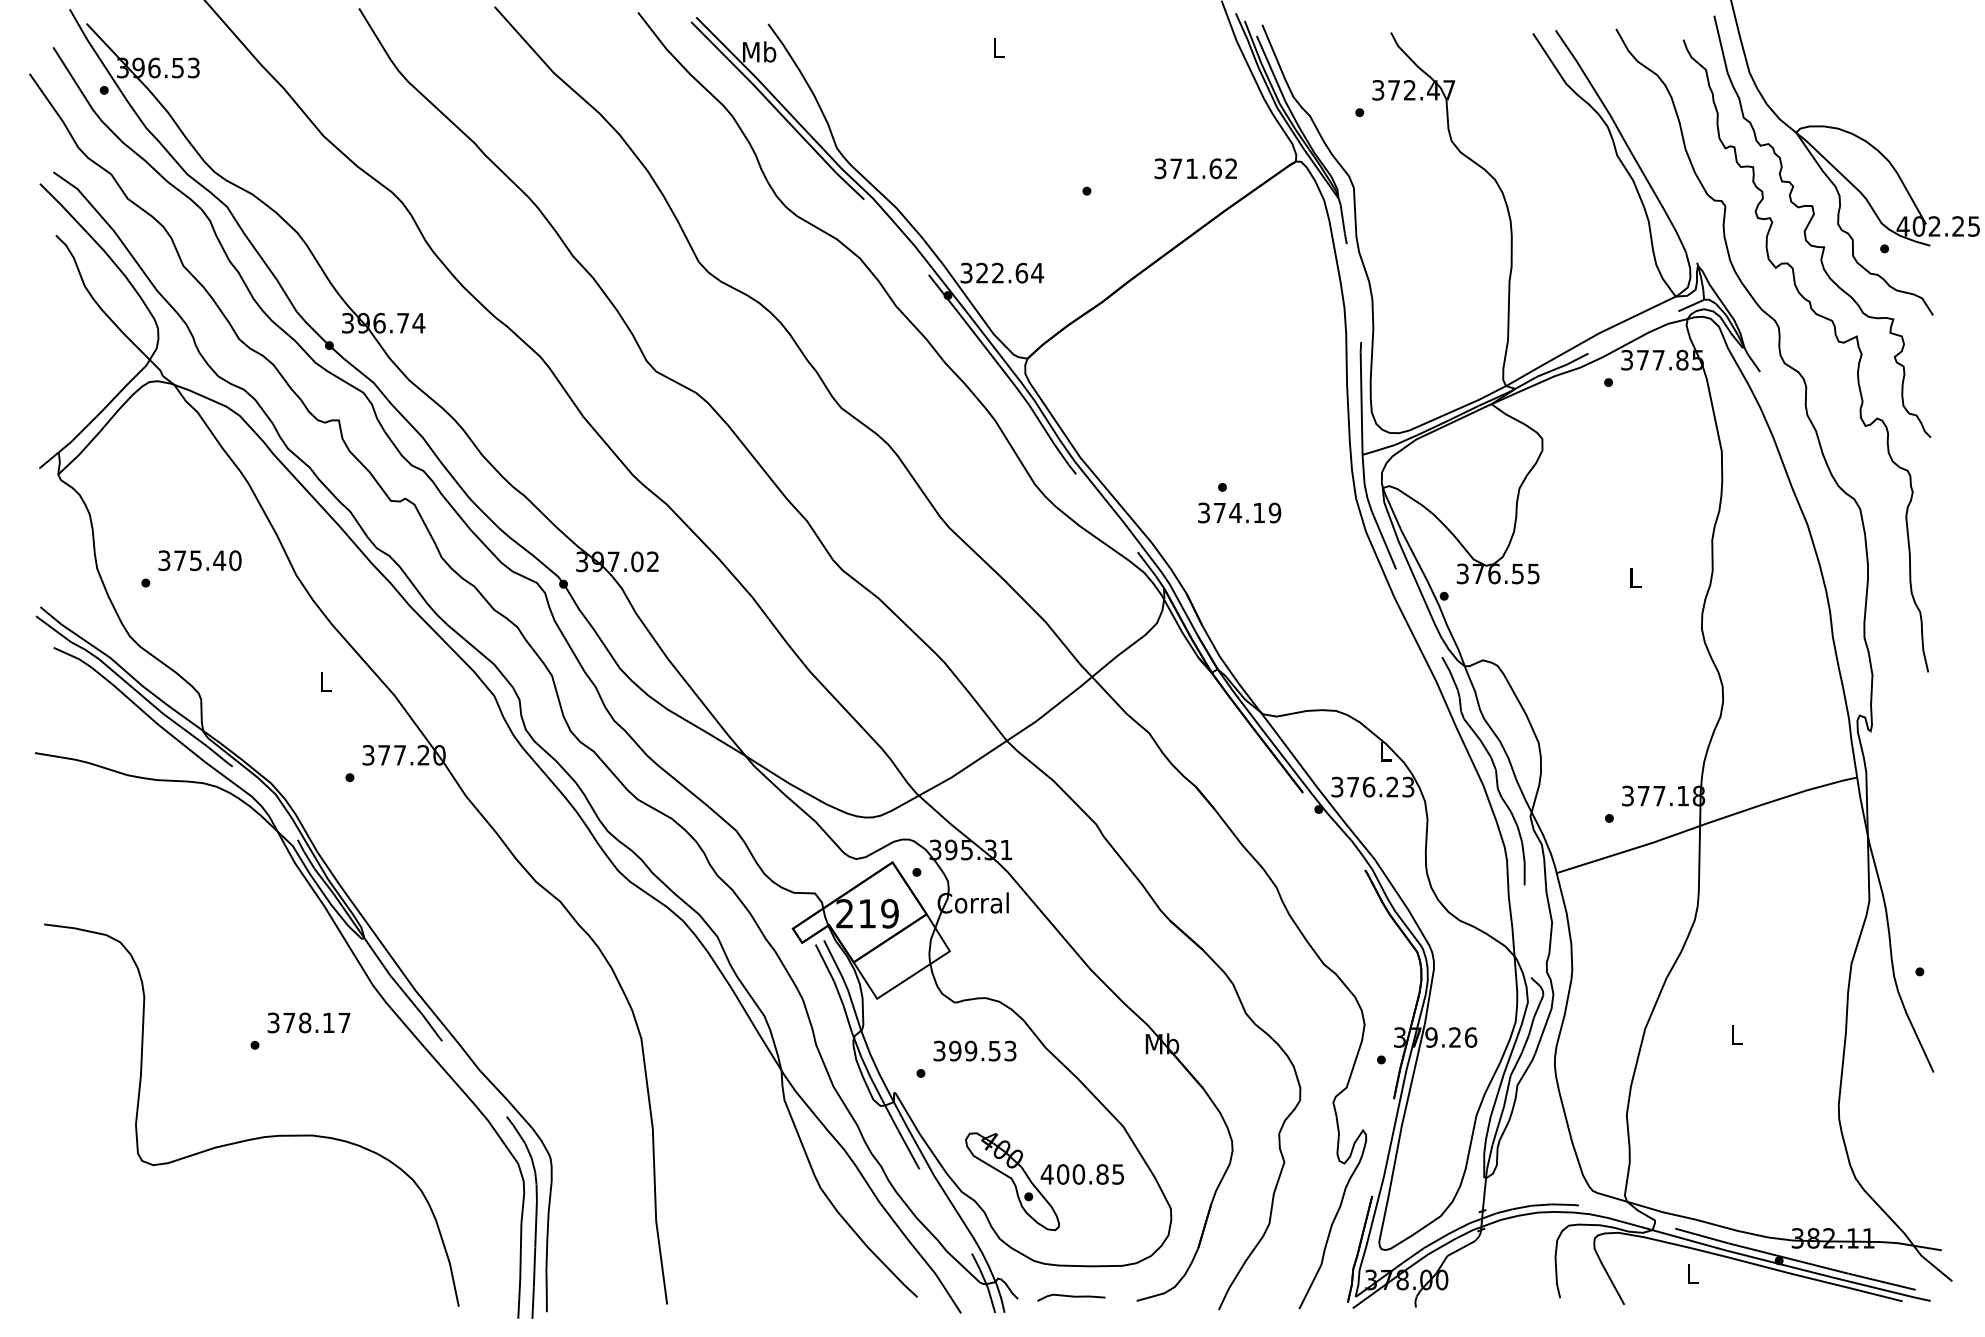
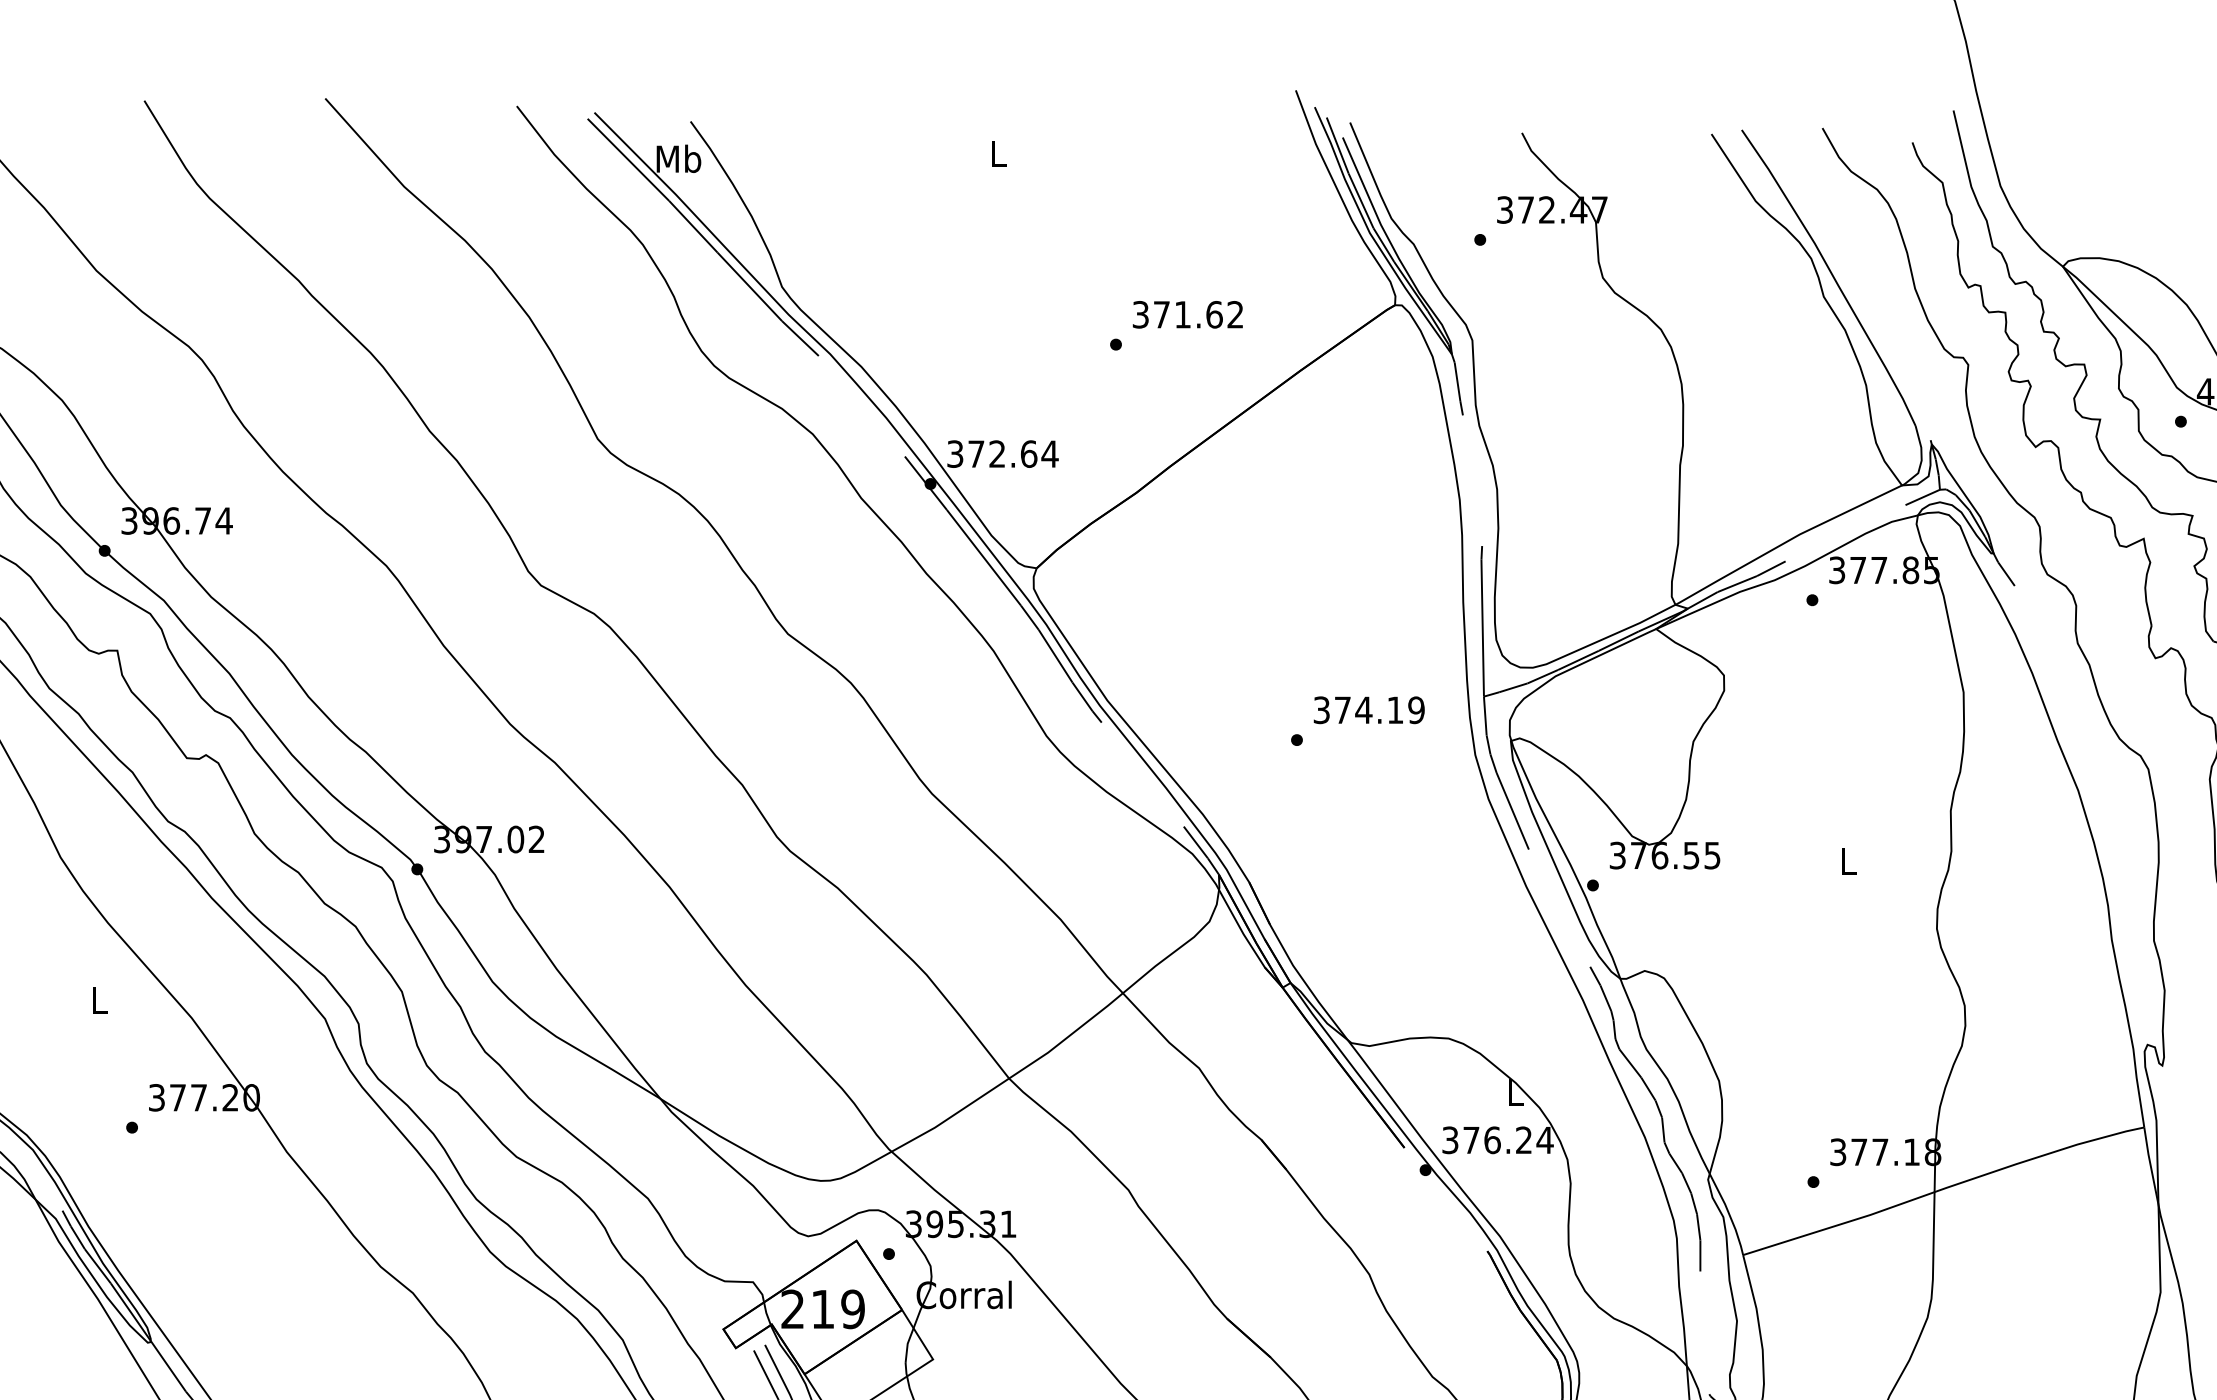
text: (1195, 168) -> (1187, 314), moved
text: (982, 272) -> (976, 453), 322.64 -> 372.64
text: (1239, 512) -> (1369, 709), moved
text: (1407, 786) -> (1543, 1139), 376.23 -> 376.24

